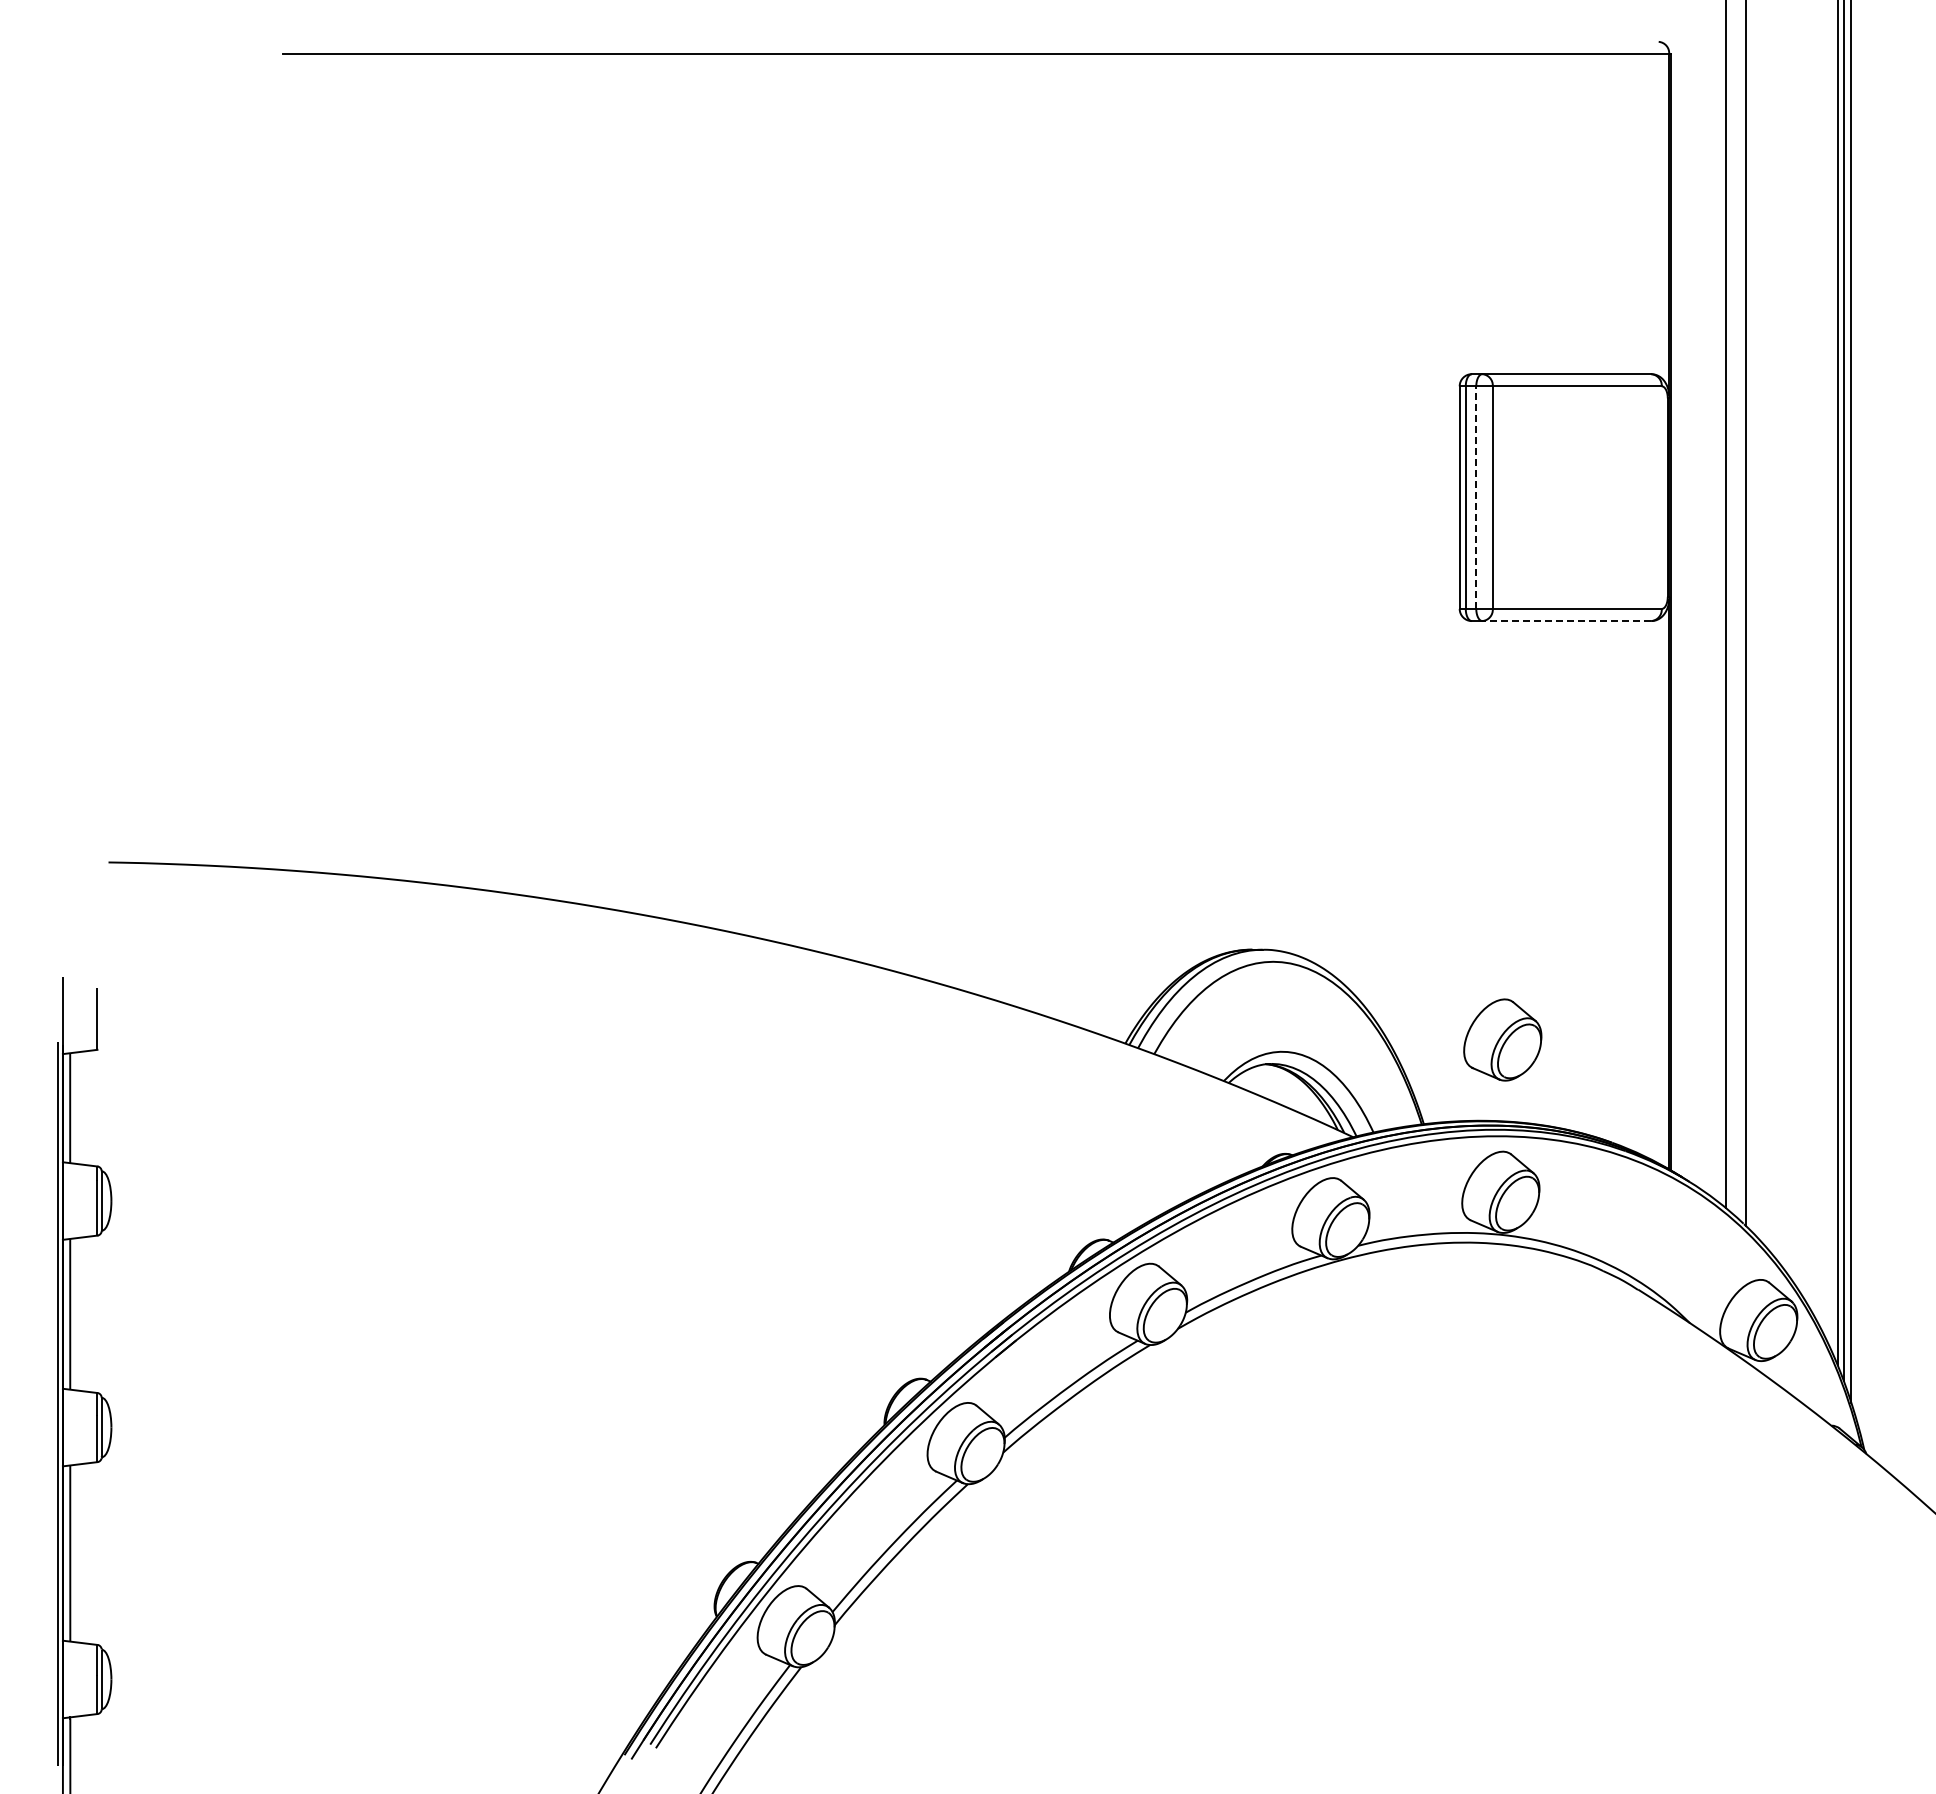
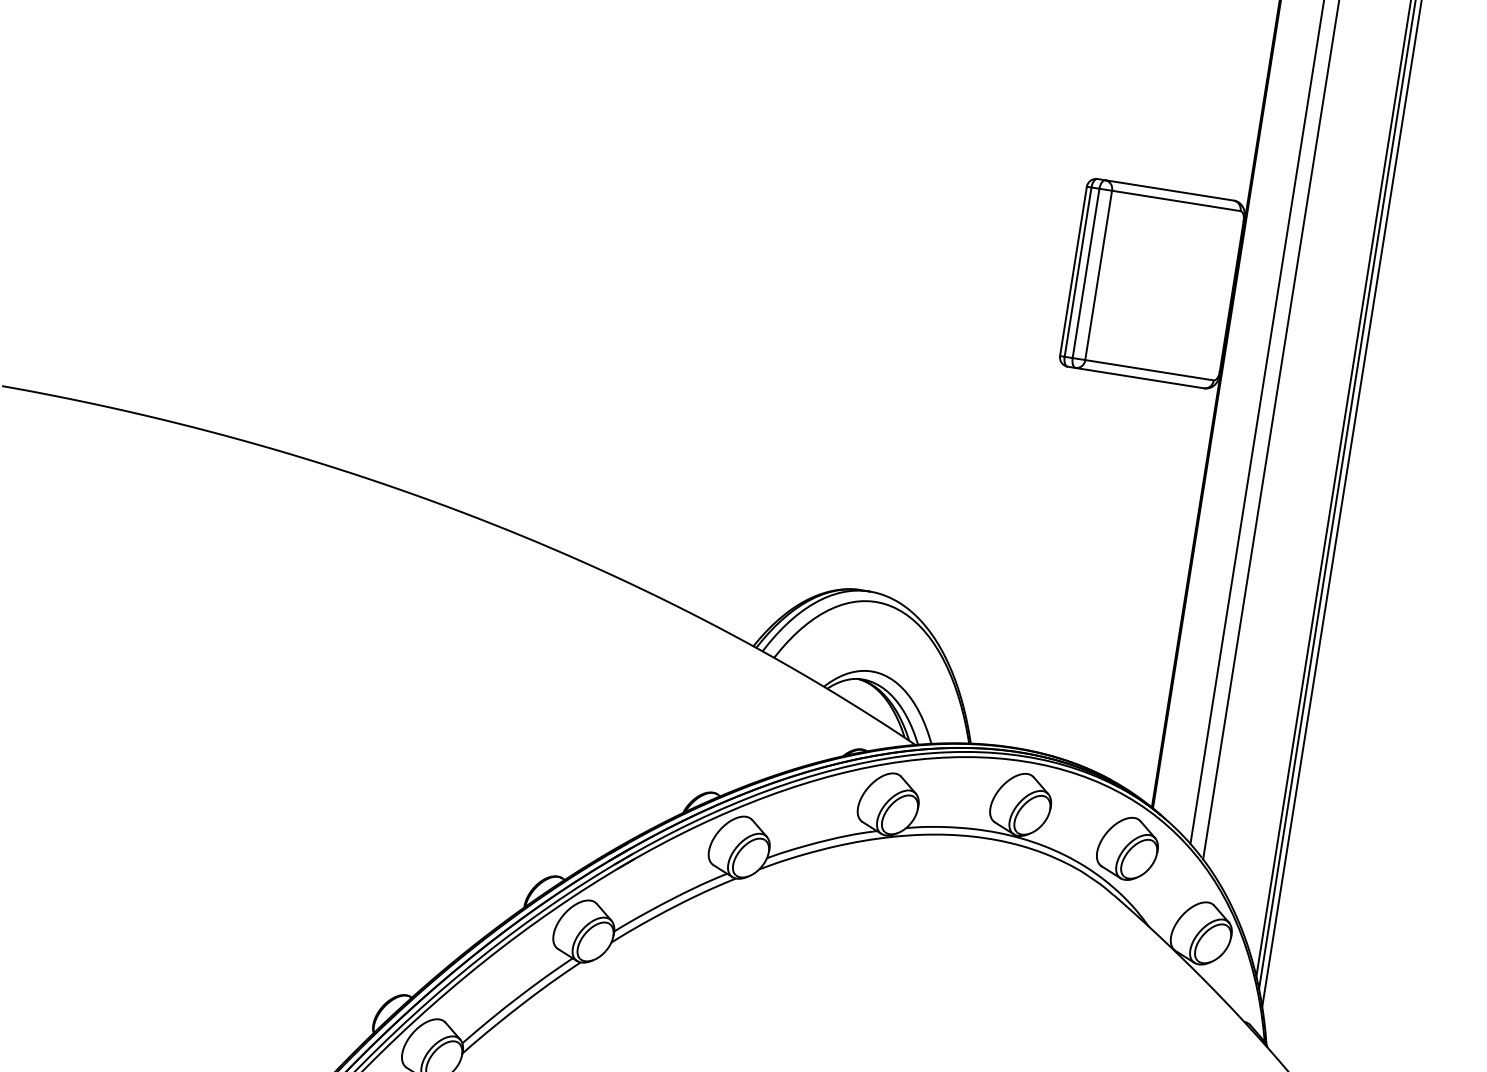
line: (1476, 497) -> (1086, 273), dashed -> solid
line: (1566, 621) -> (1139, 378), dashed -> solid
part: (1502, 1039) -> (1127, 848), moved

